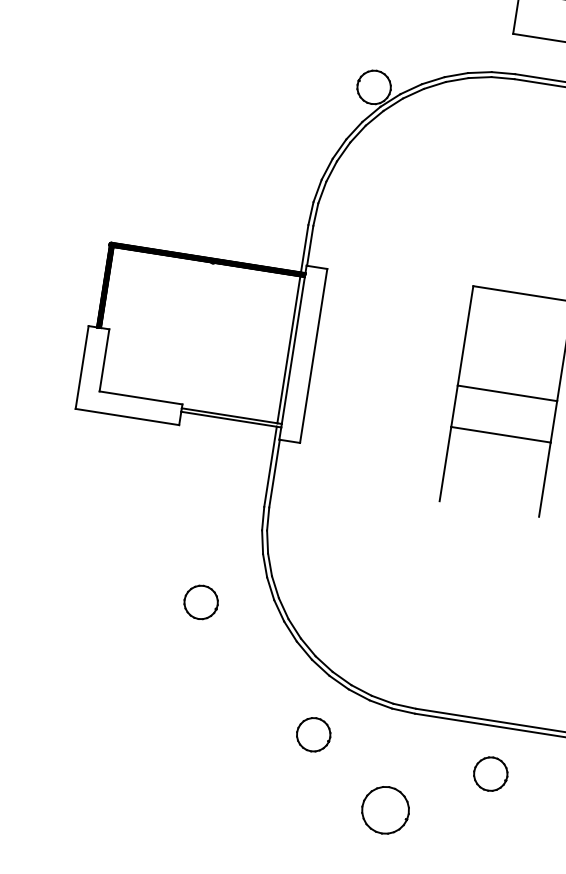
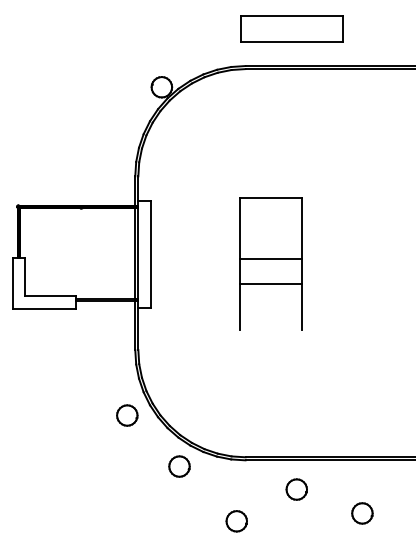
part: (201, 602) -> (127, 415), moved
part: (313, 734) -> (179, 466), moved
part: (384, 810) -> (236, 521), size x0.71

